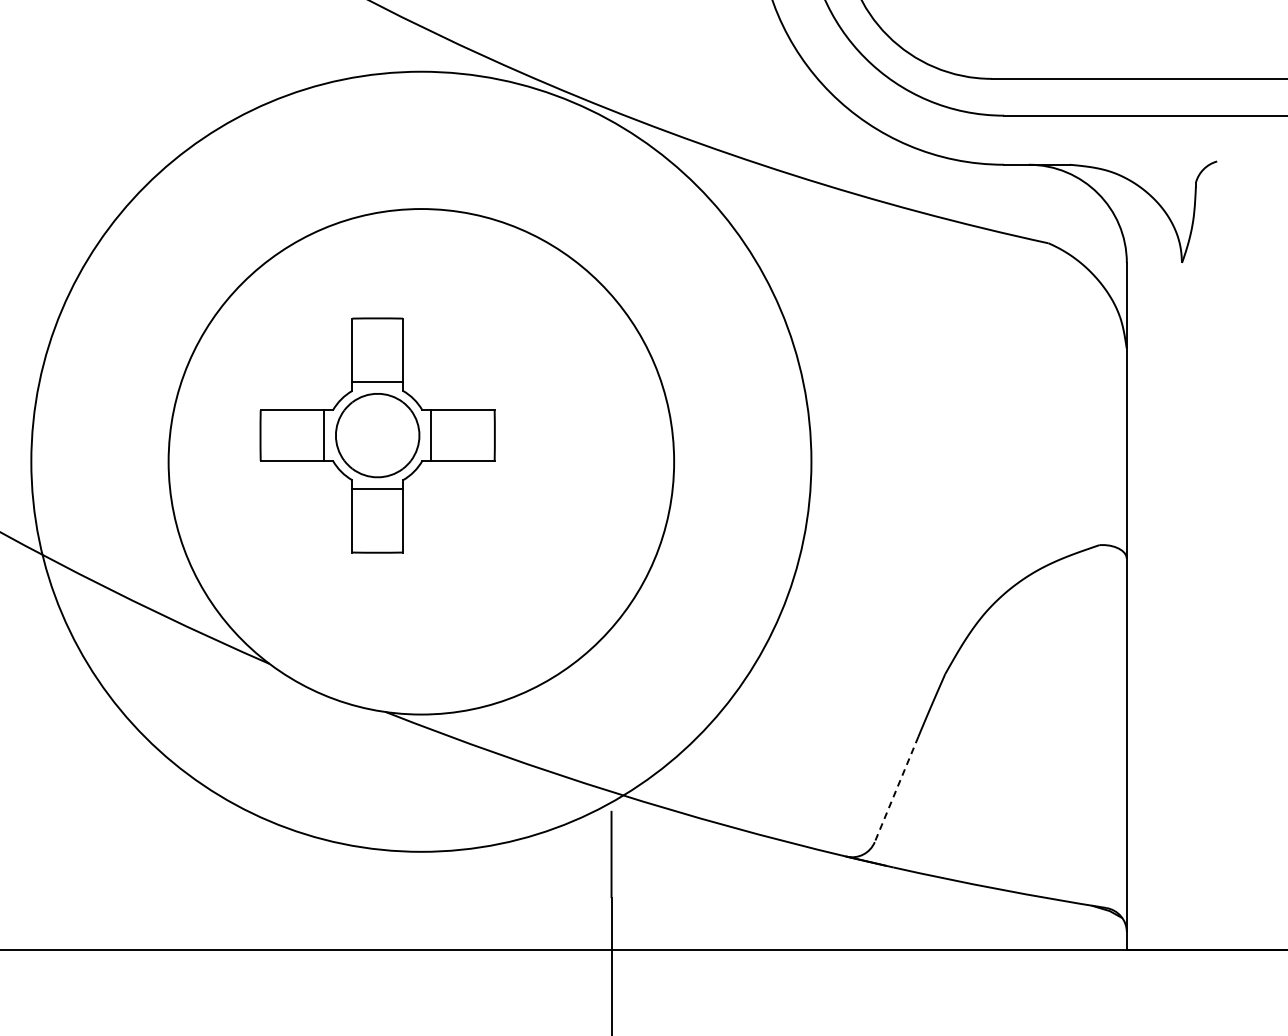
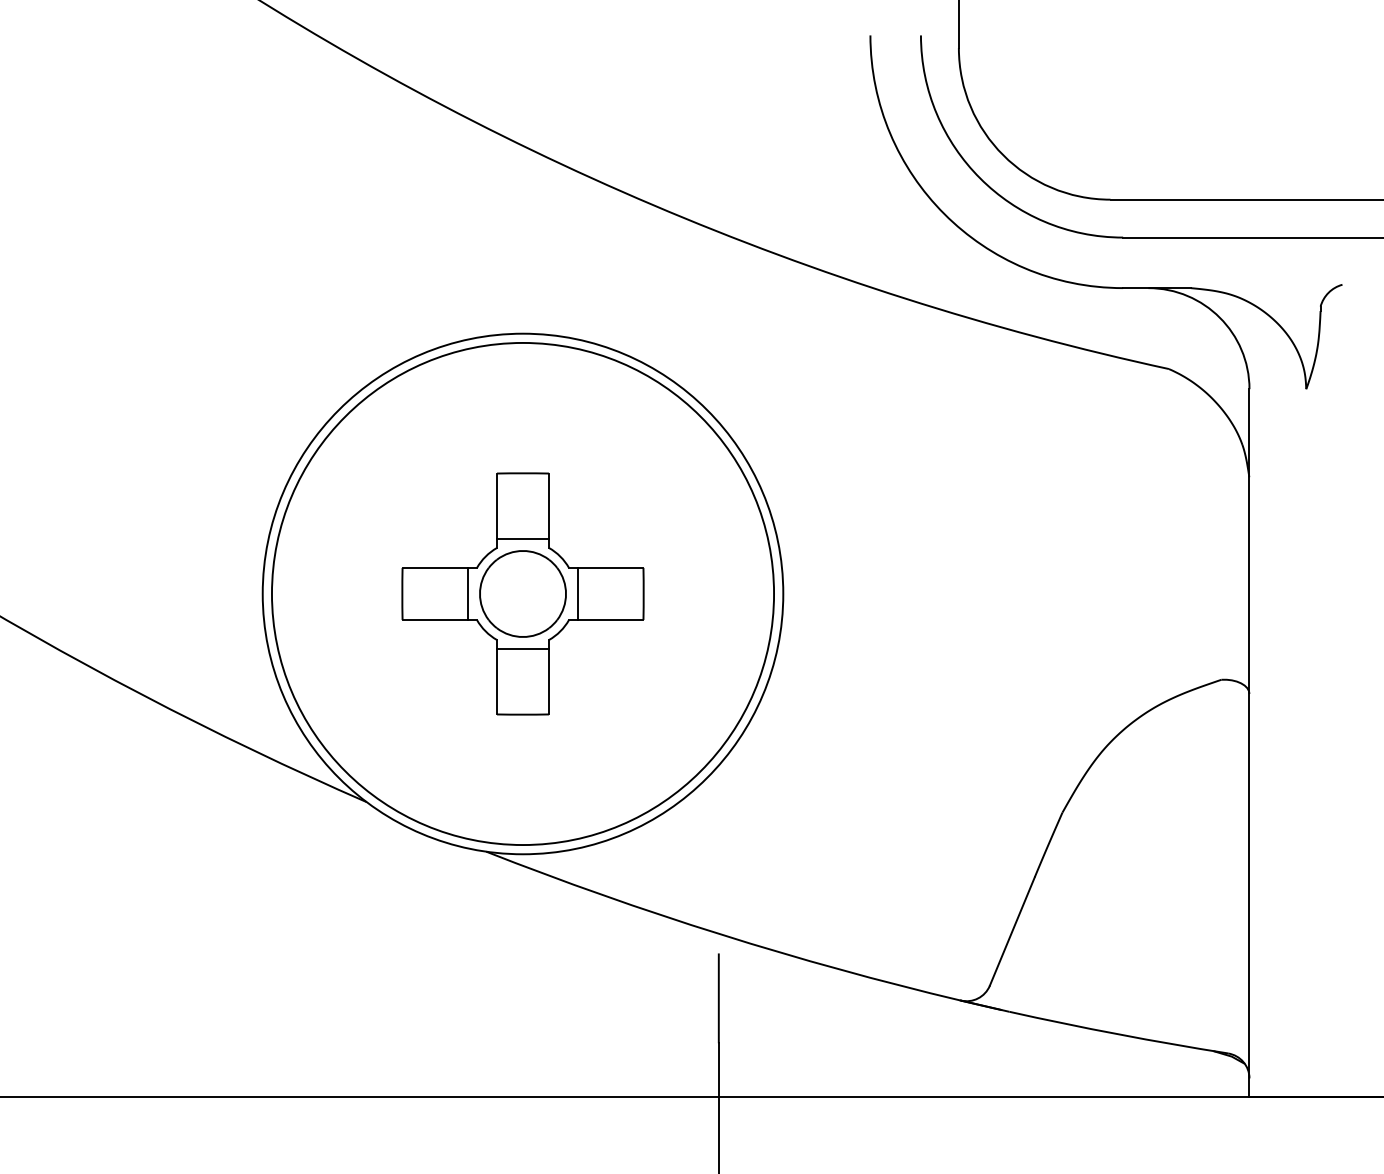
part: (377, 435) -> (522, 593), moved
circle: (420, 461) -> (522, 593), size x0.62
line: (896, 789) -> (1012, 931), dashed -> solid

